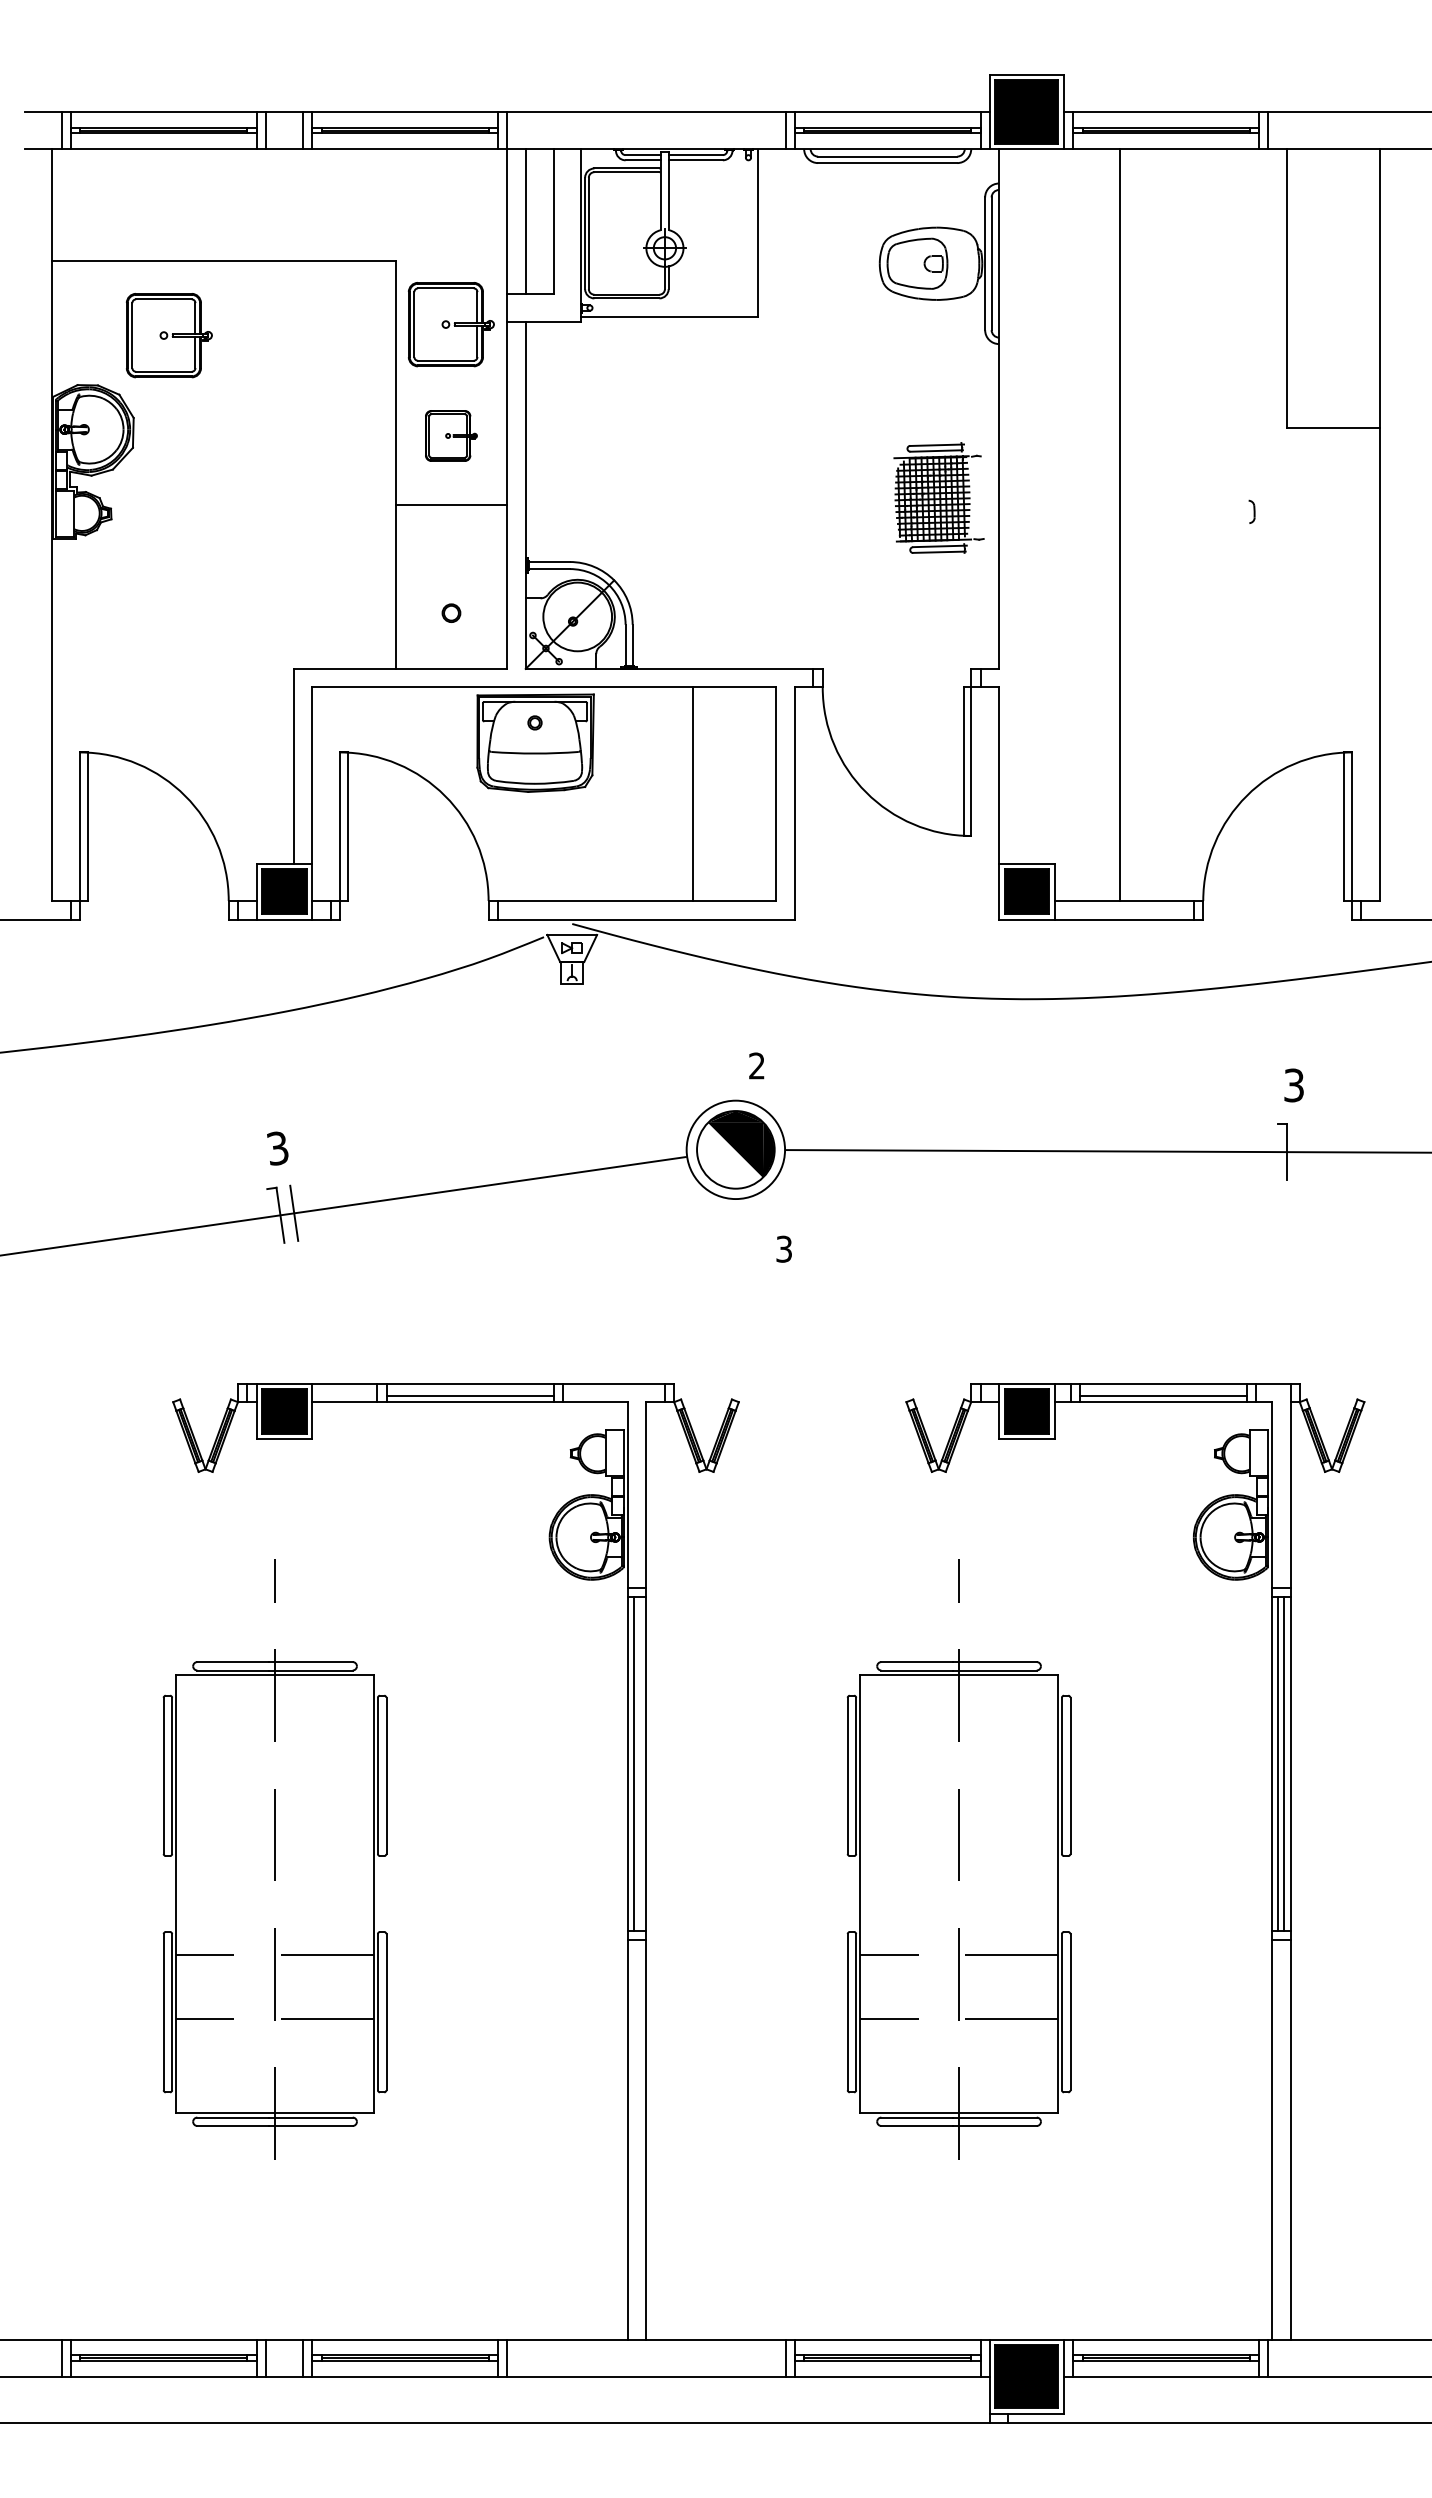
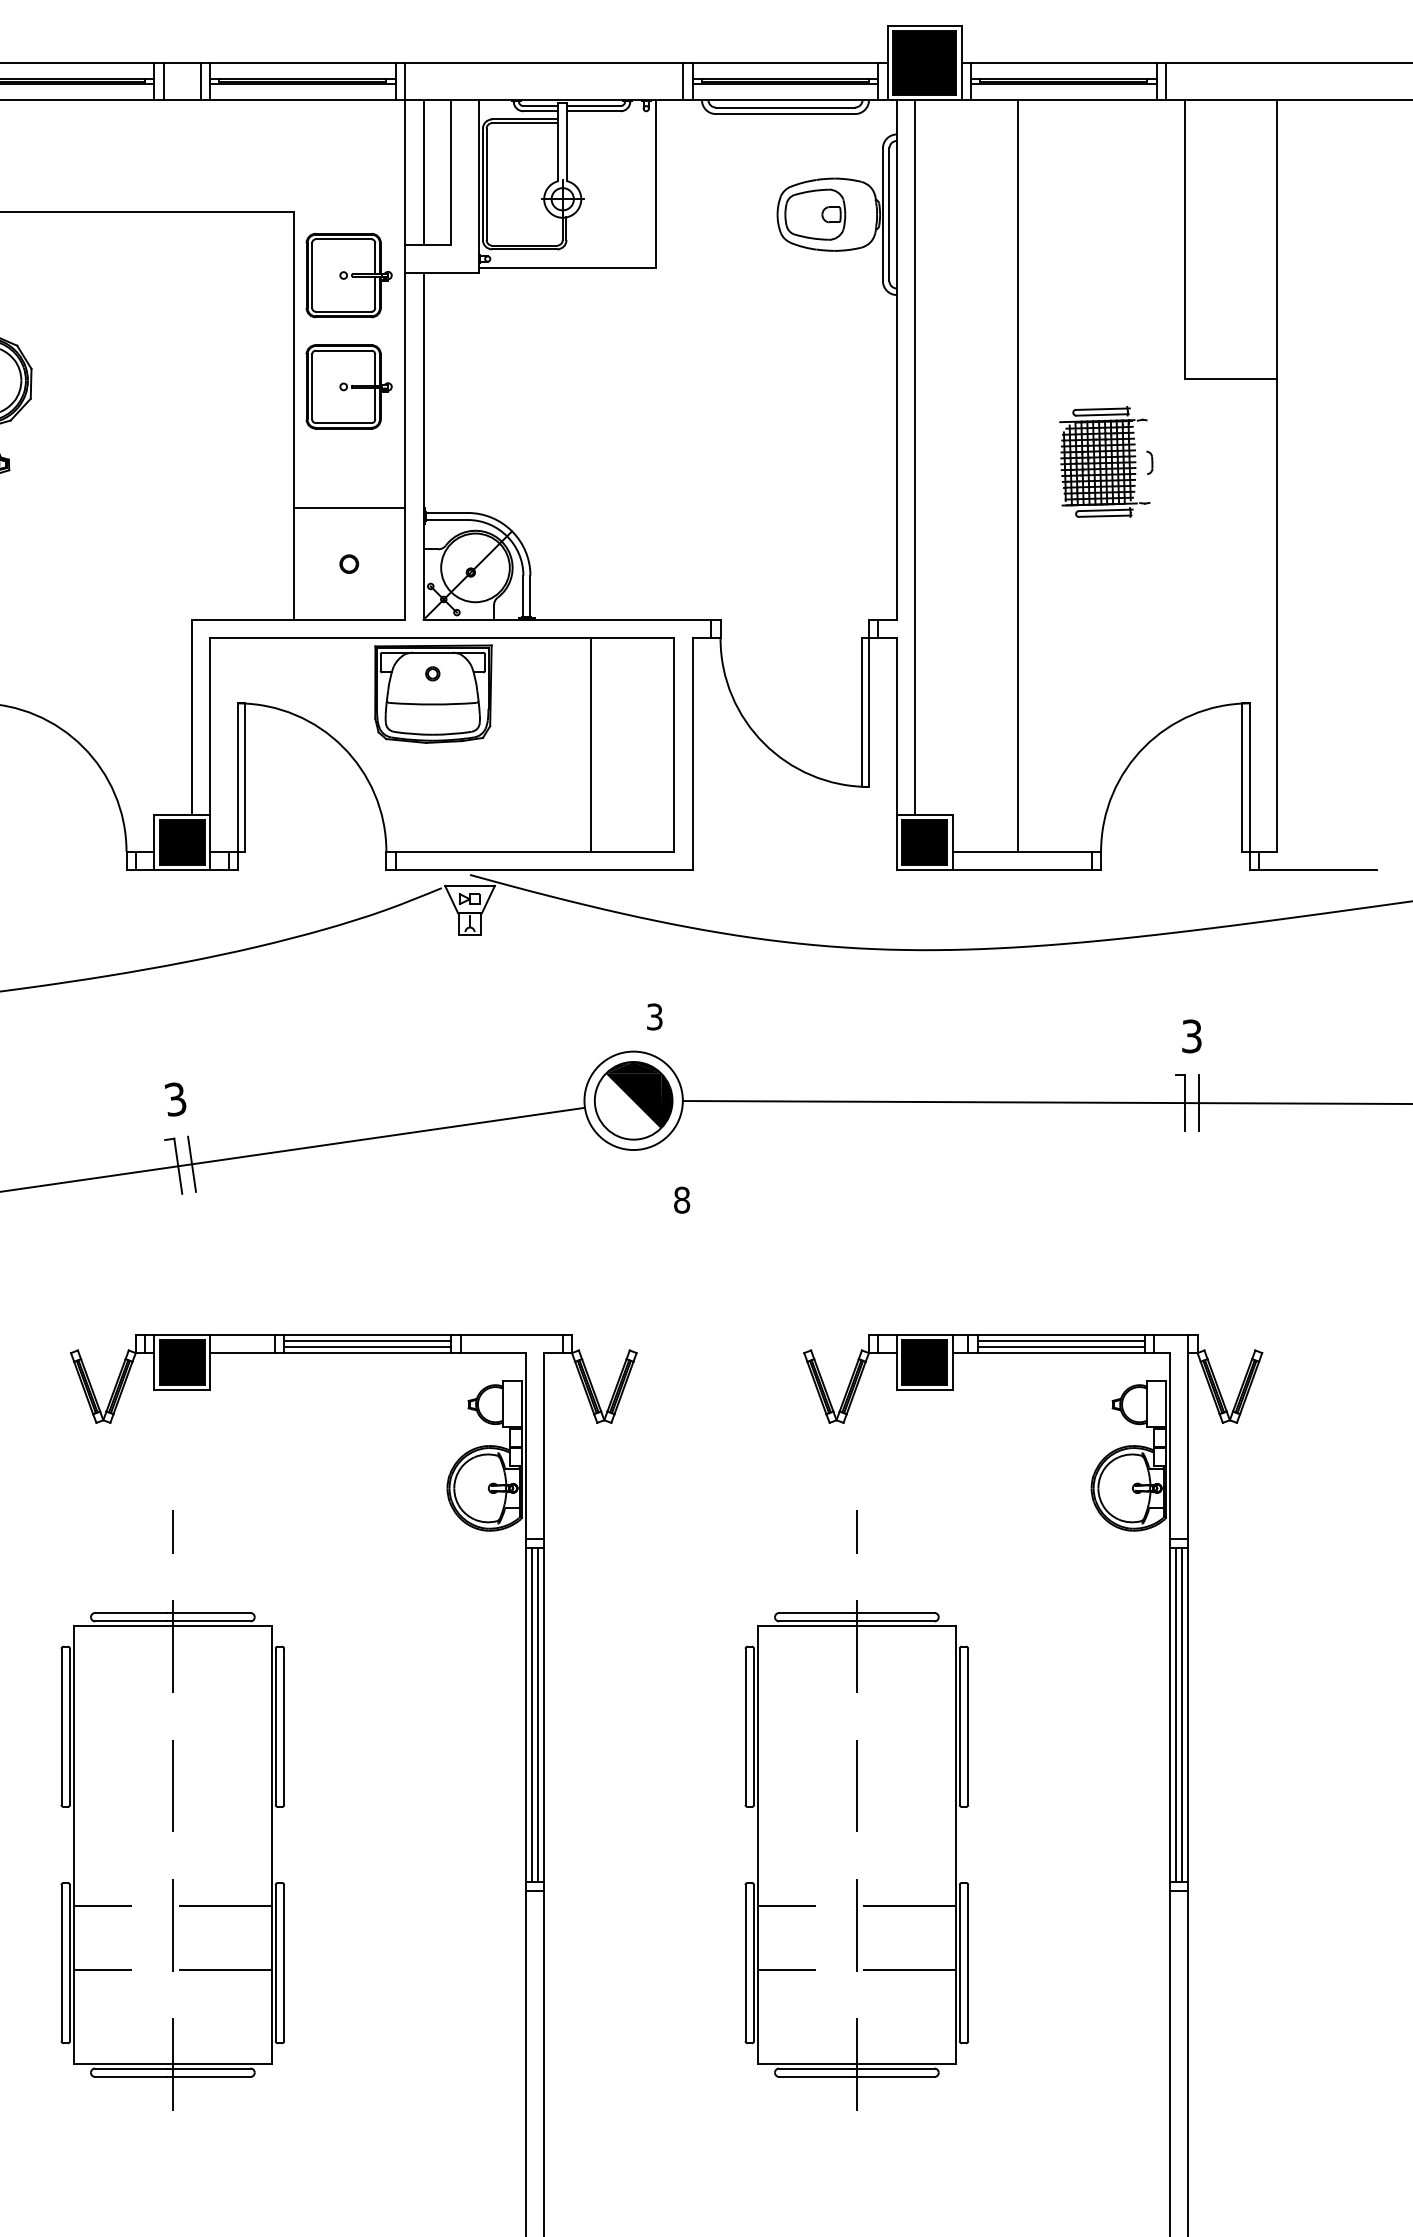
part: (168, 335) -> (66, 286), removed
part: (451, 435) -> (349, 386), size x1.67
part: (938, 497) -> (1104, 461), moved
line: (451, 504) -> (349, 508), moved
line: (1017, 506) -> (915, 457), added
text: (756, 1065) -> (654, 1016), 2 -> 3
line: (1301, 1151) -> (1199, 1102), added
text: (784, 1248) -> (682, 1199), 3 -> 8
line: (469, 1390) -> (367, 1341), added
line: (1162, 1390) -> (1060, 1341), added
line: (639, 1764) -> (537, 1715), added

